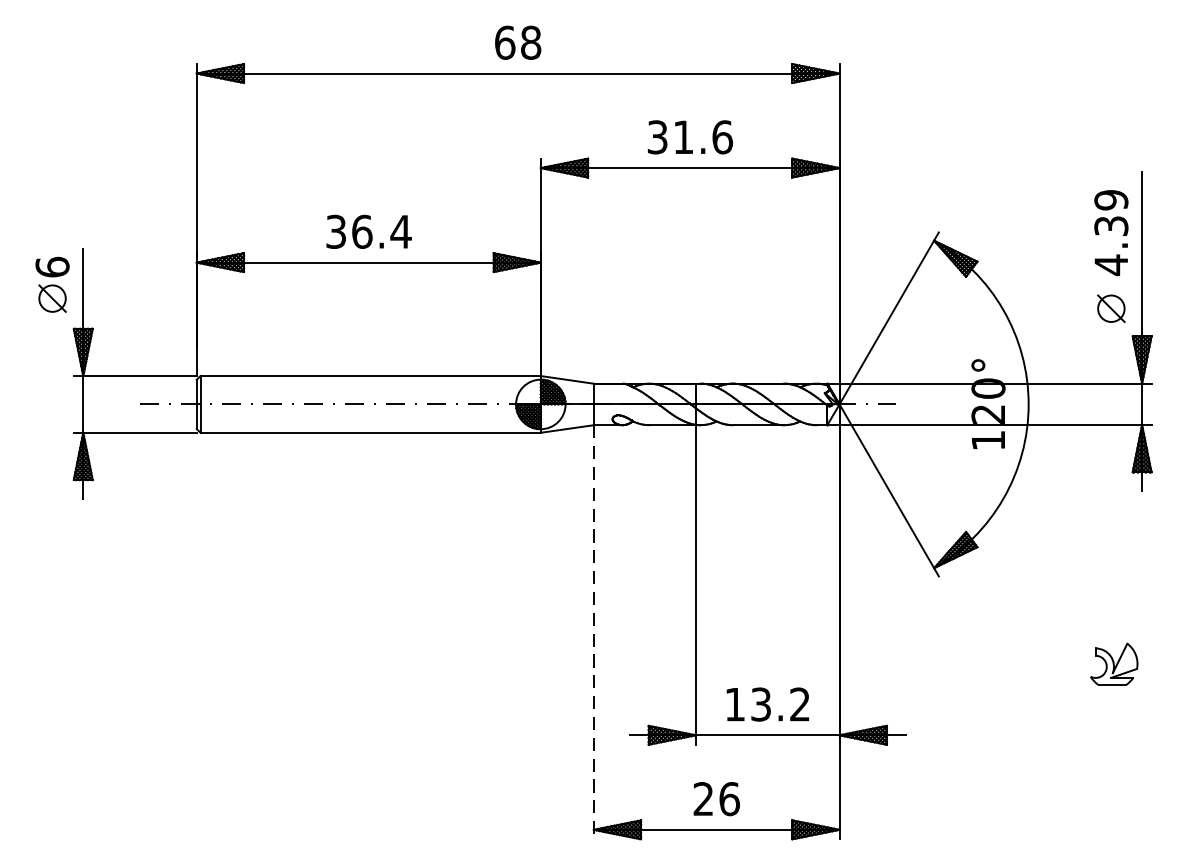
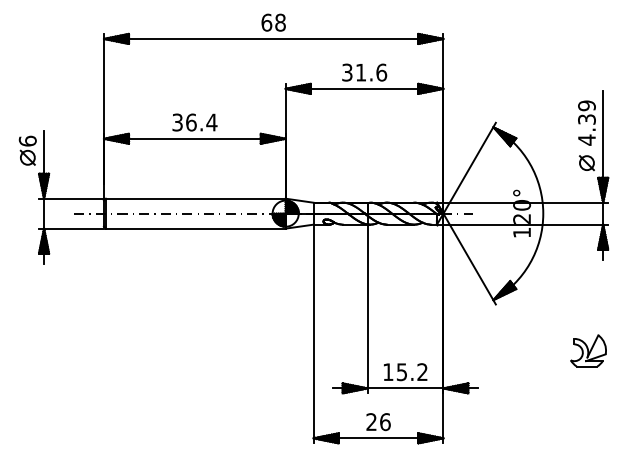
line: (593, 633) -> (313, 334), dashed -> solid
part: (1114, 663) -> (588, 350), size x1.43
text: (762, 703) -> (402, 371), 13.2 -> 15.2

